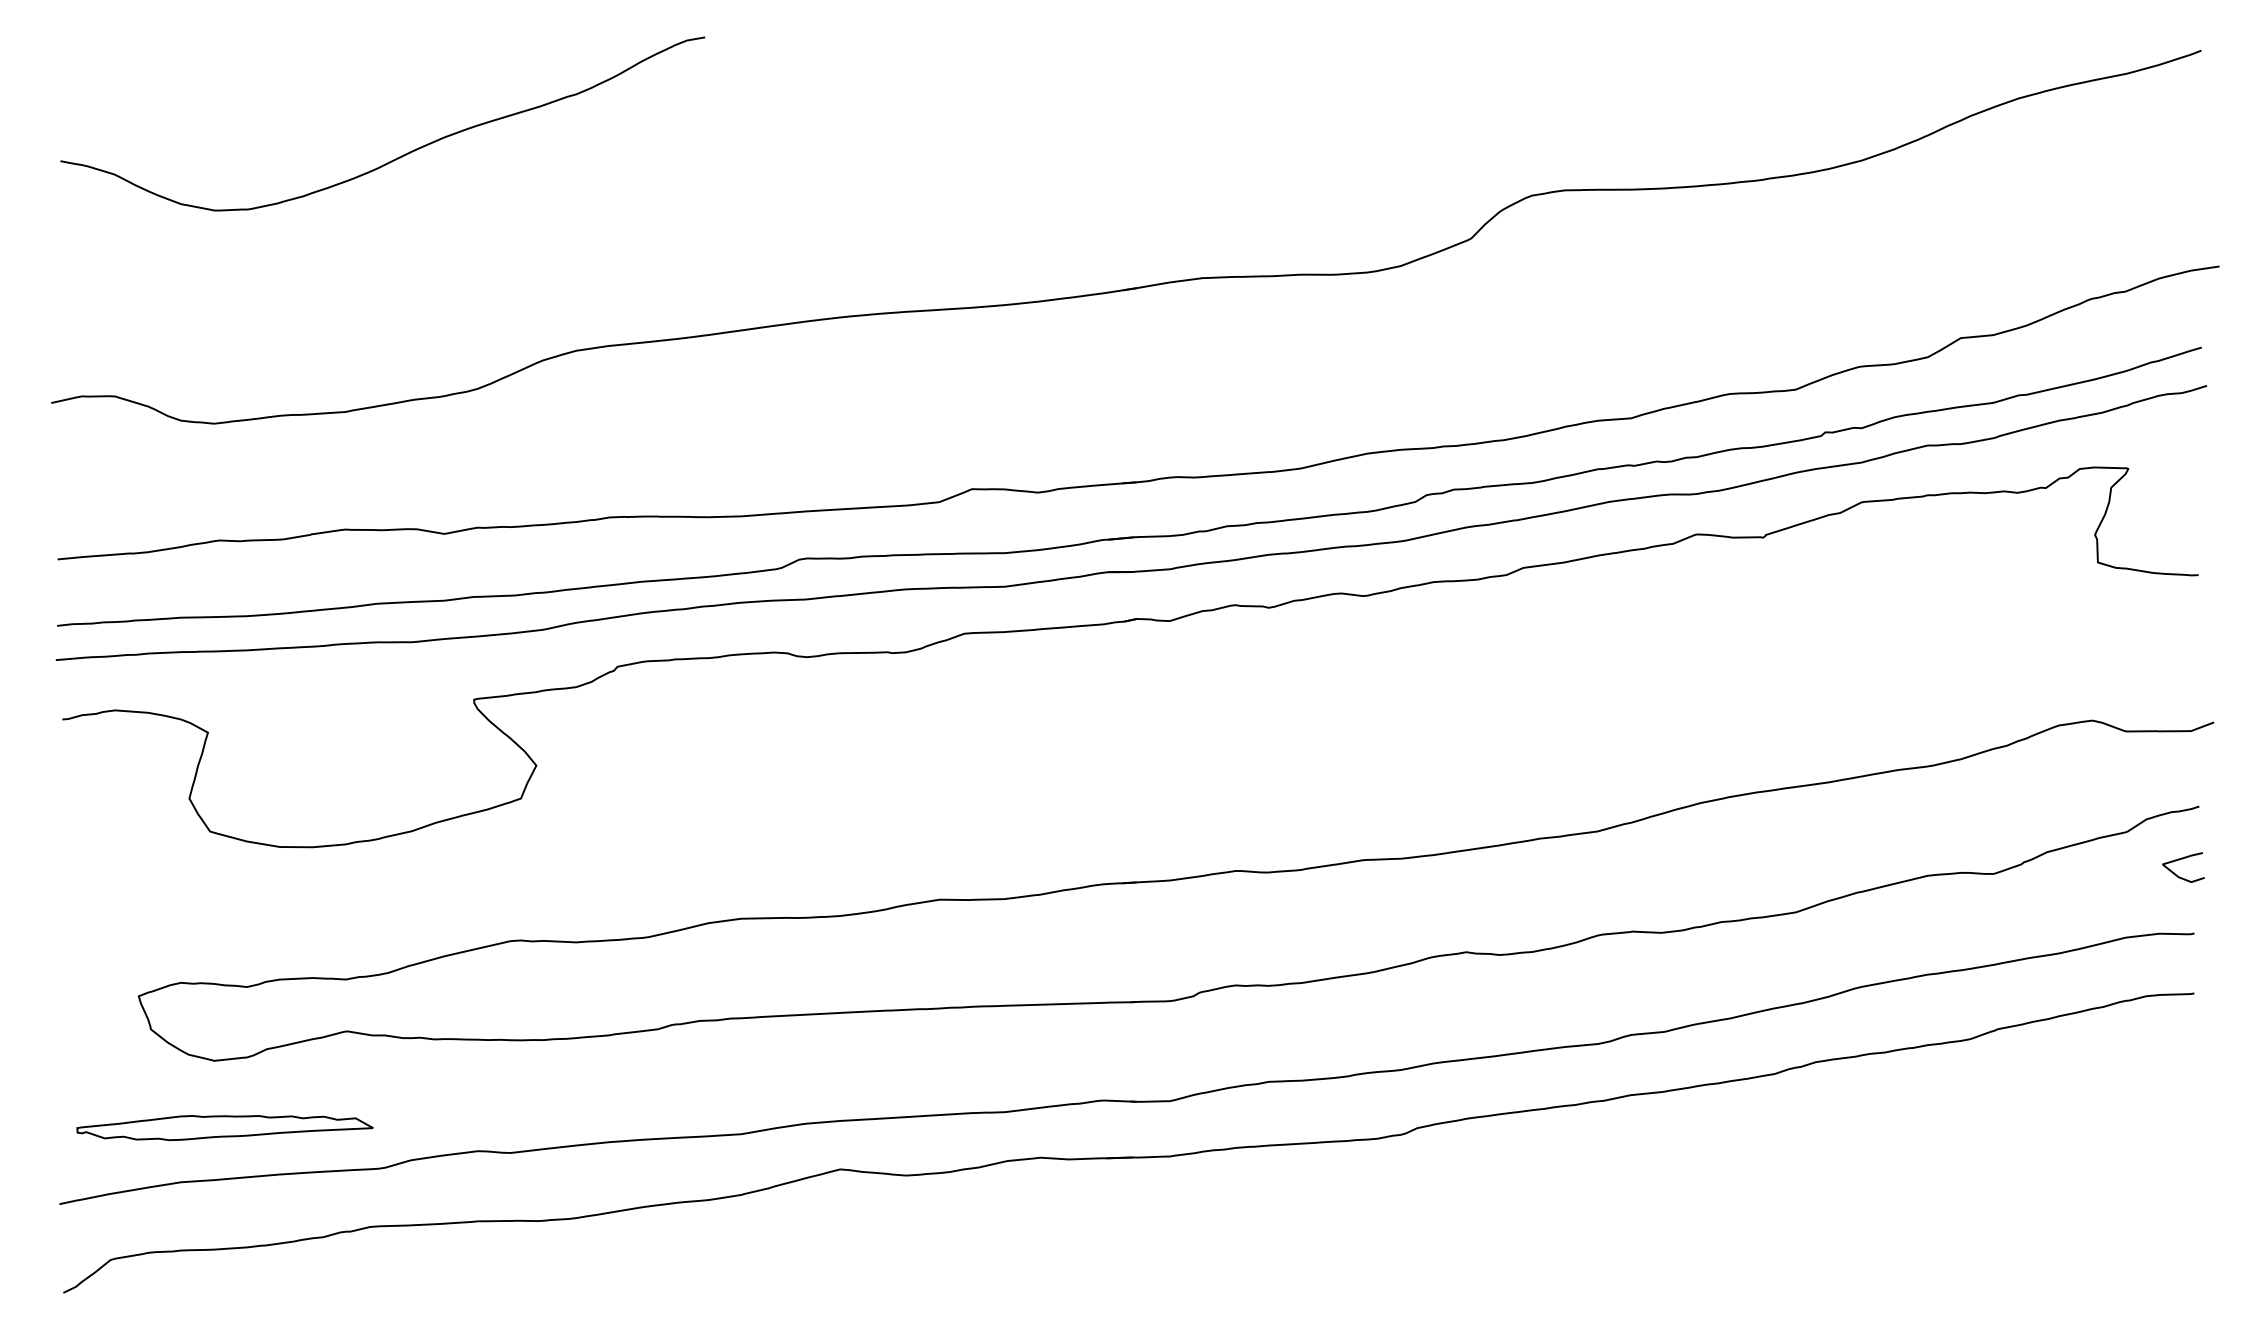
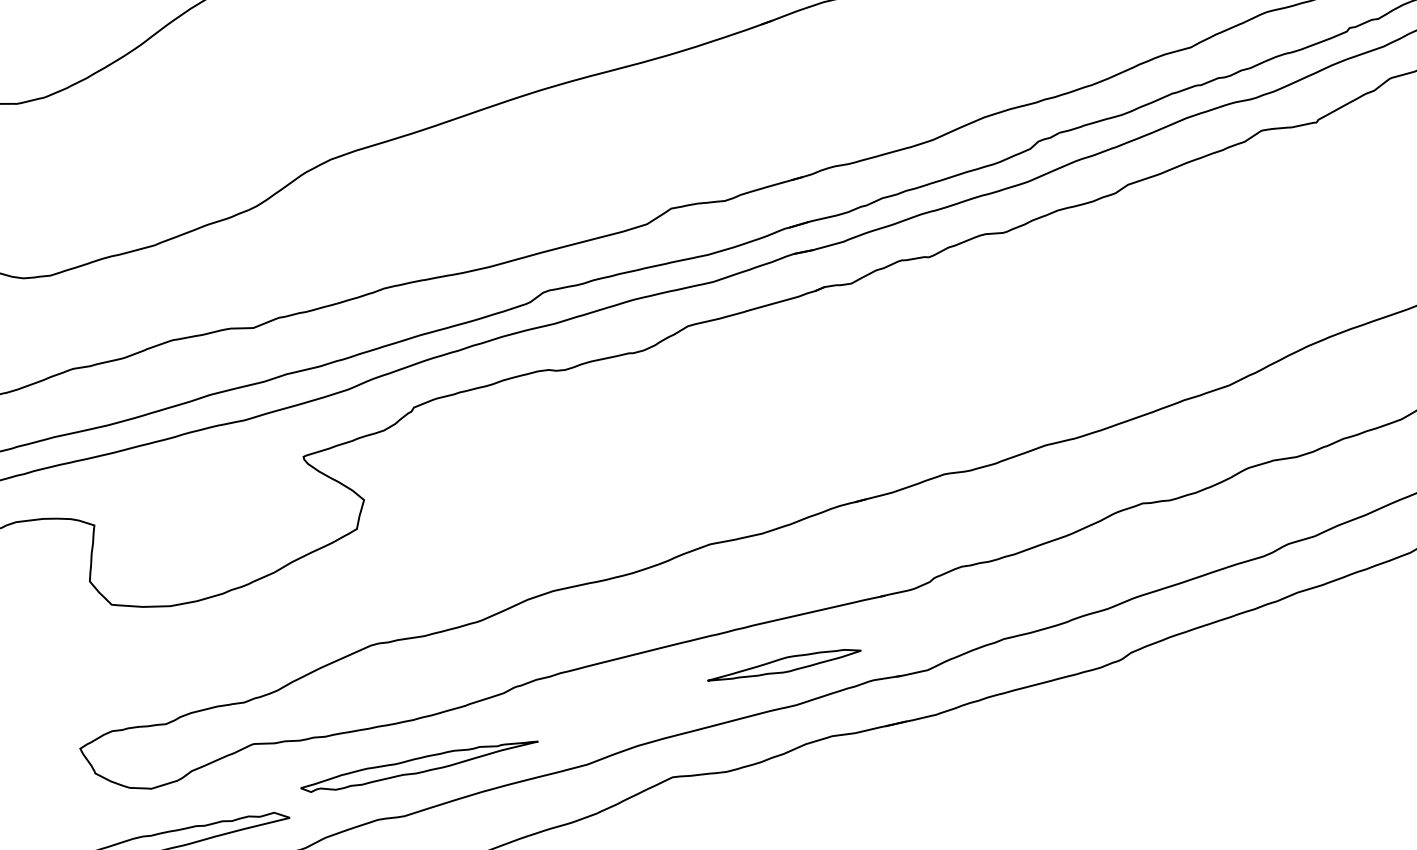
part: (999, 1061) -> (783, 665), added
part: (539, 1095) -> (418, 765), added

